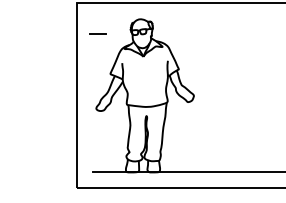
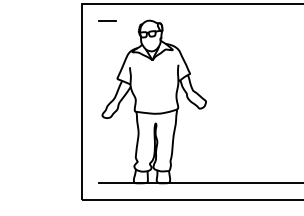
line: (98, 34) -> (107, 20), moved

